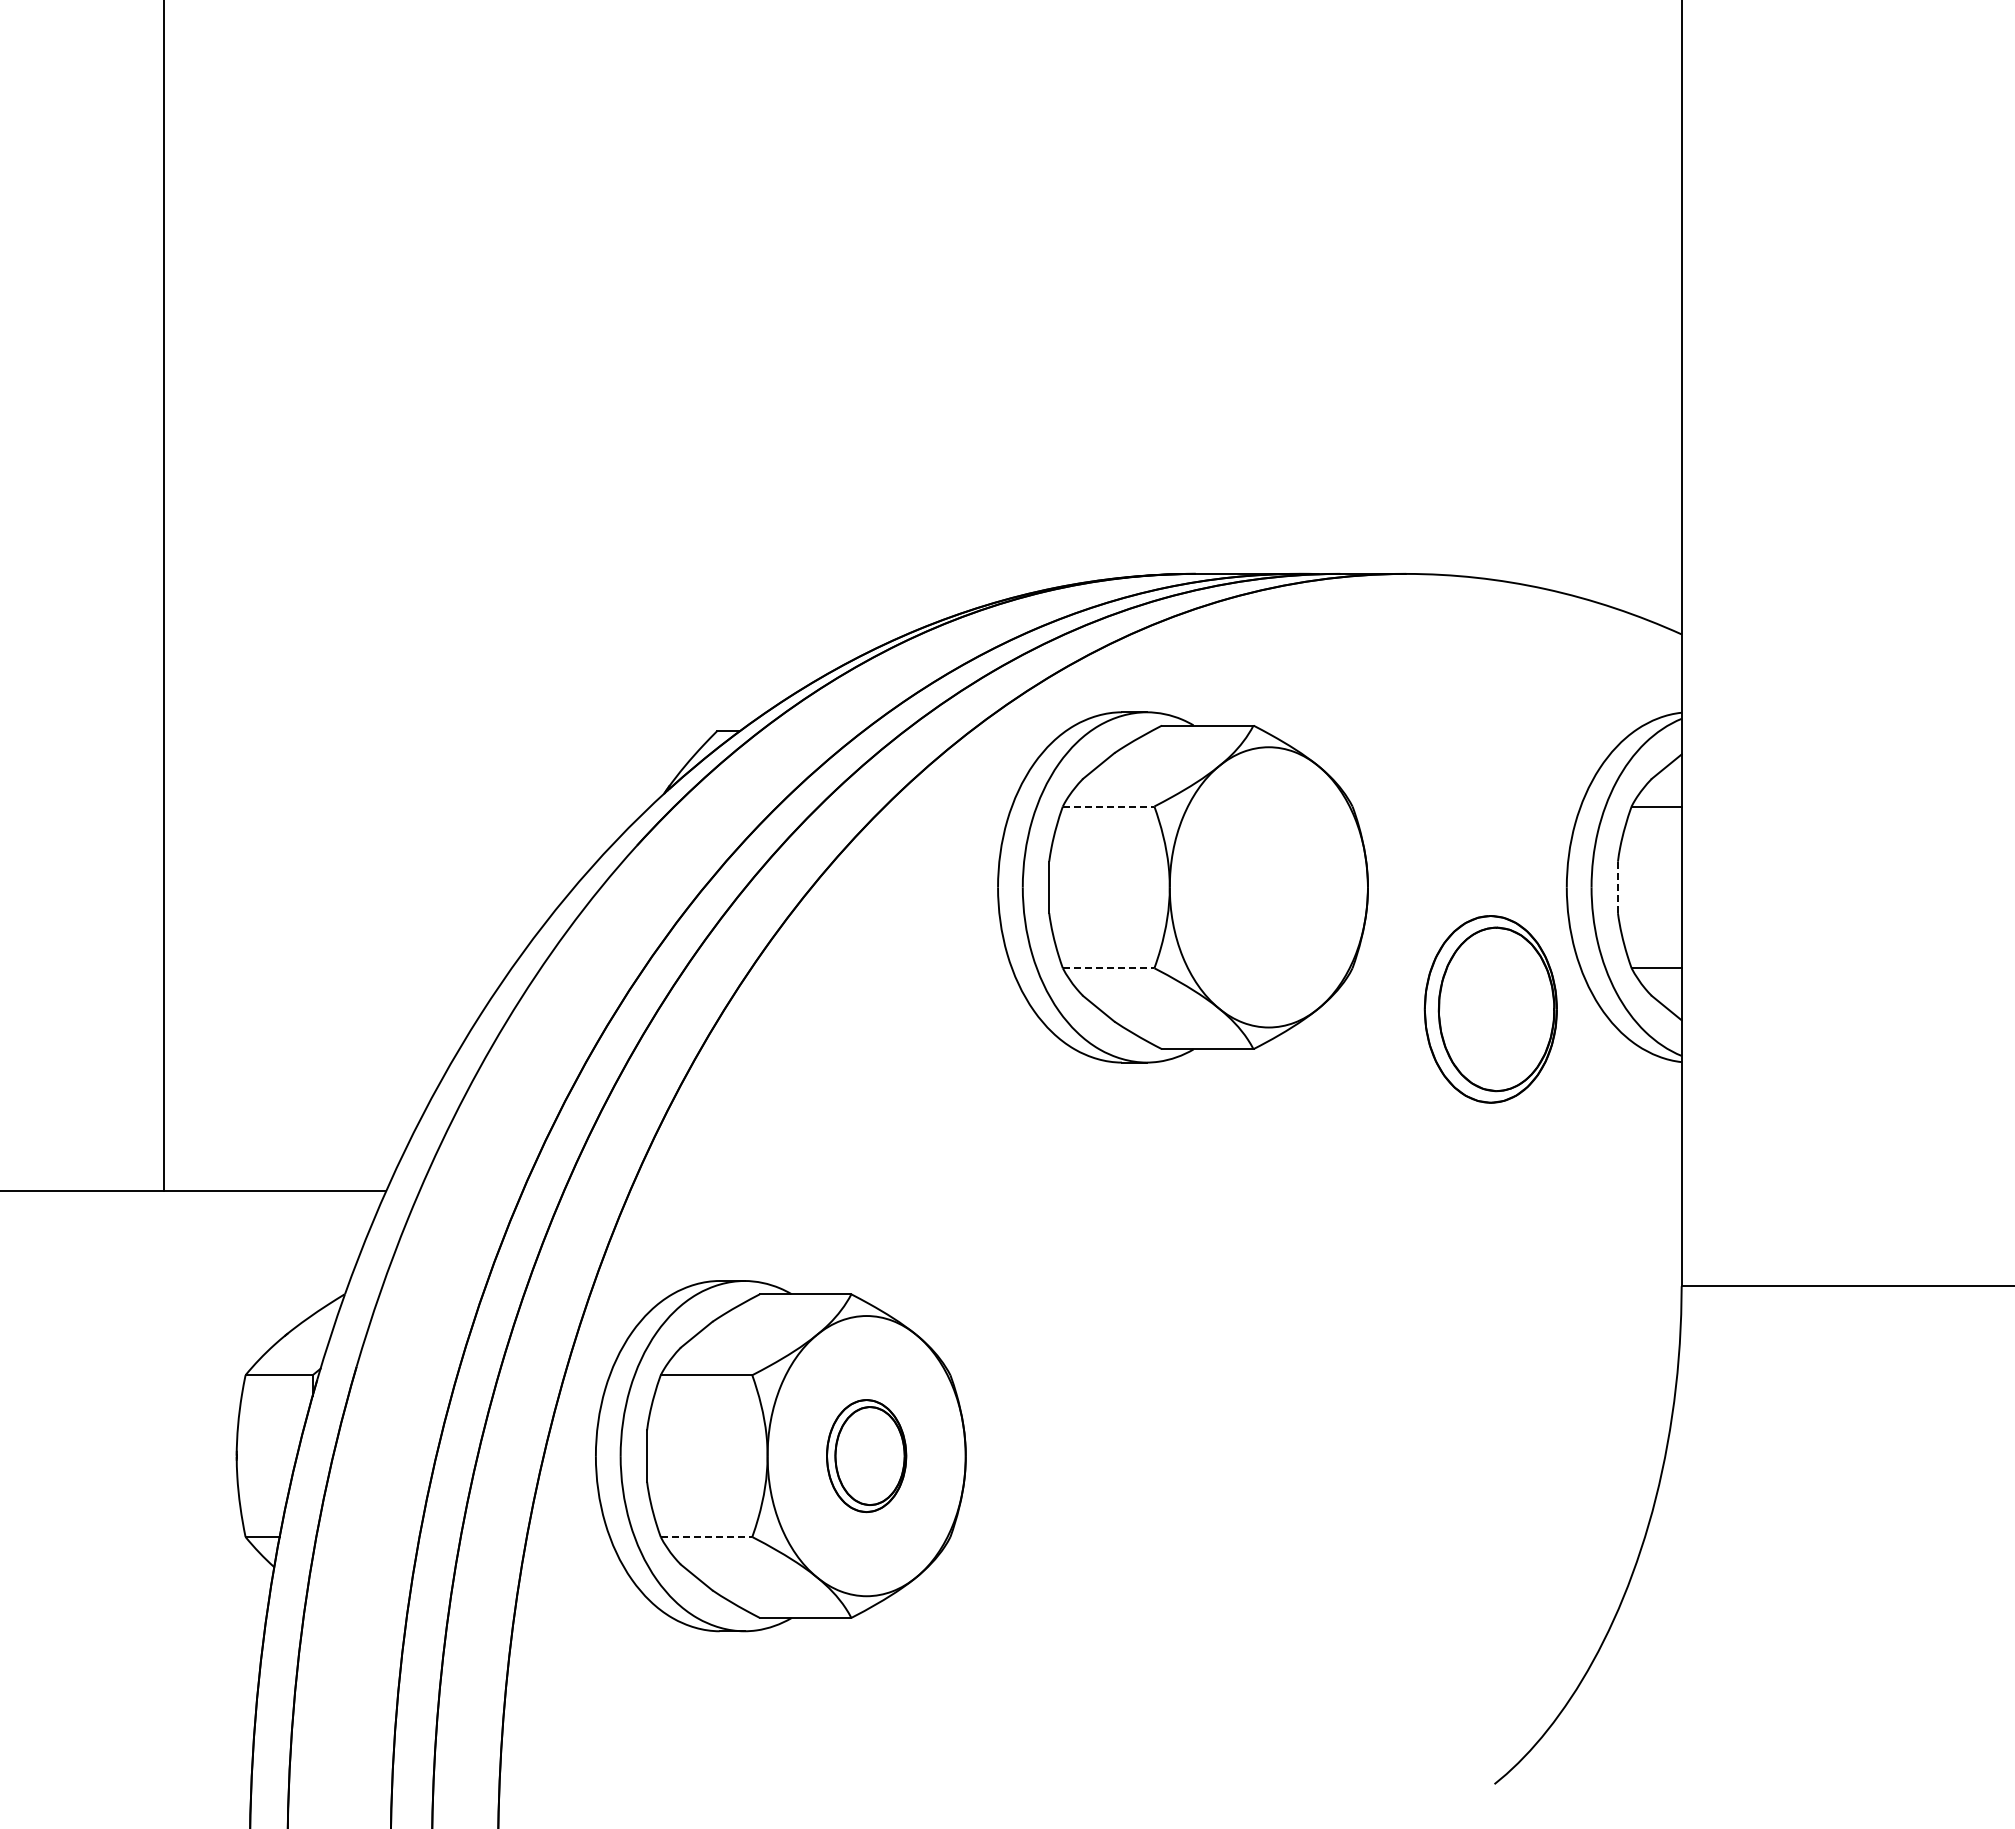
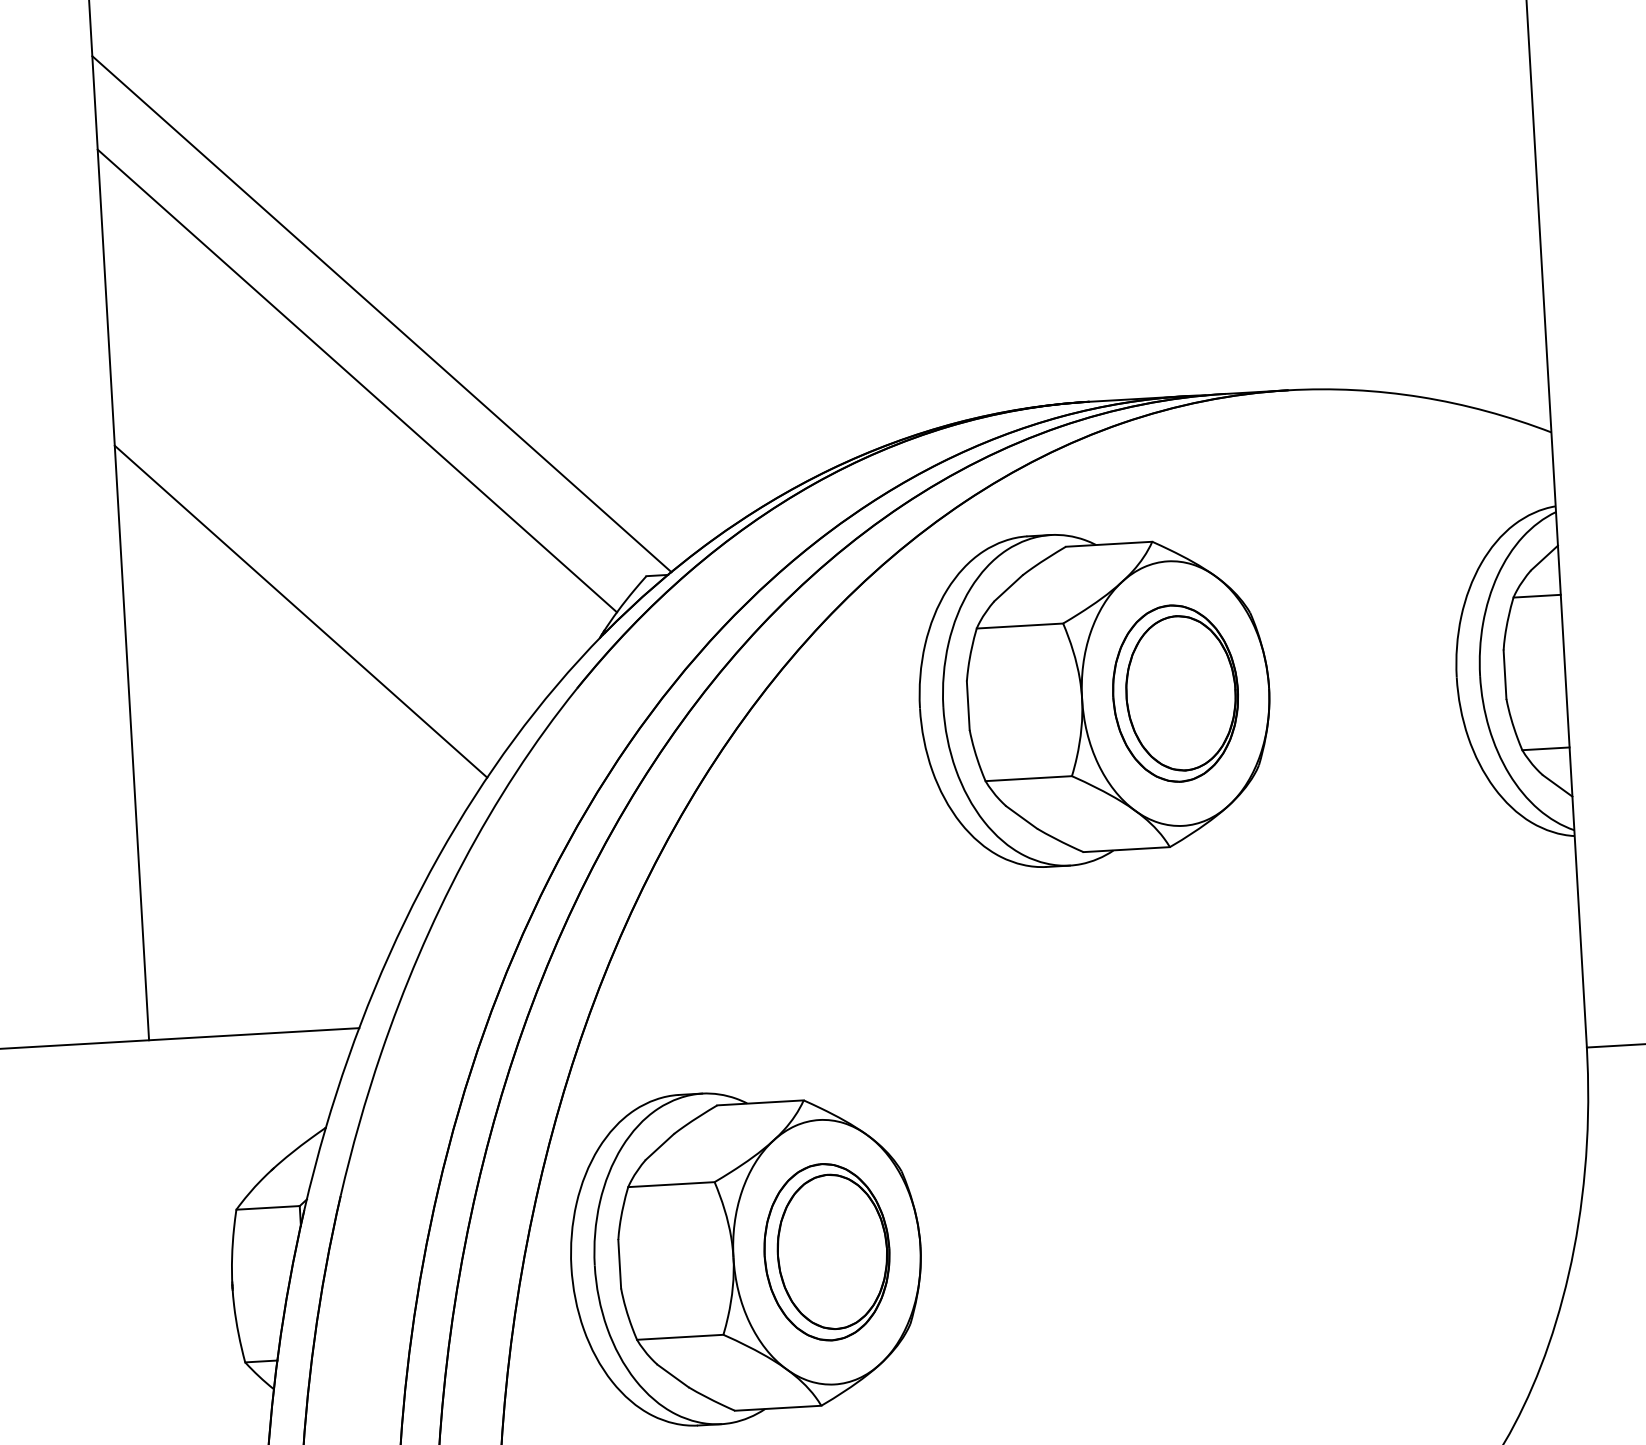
line: (453, 438) -> (381, 314), added
line: (423, 507) -> (357, 381), added
line: (349, 747) -> (300, 611), added
line: (1108, 806) -> (1019, 626), dashed -> solid
line: (1617, 887) -> (1504, 674), dashed -> solid
line: (1108, 968) -> (1028, 778), dashed -> solid
part: (1490, 1009) -> (1175, 693), moved
part: (866, 1455) -> (826, 1251), size x1.67
line: (706, 1537) -> (680, 1337), dashed -> solid

